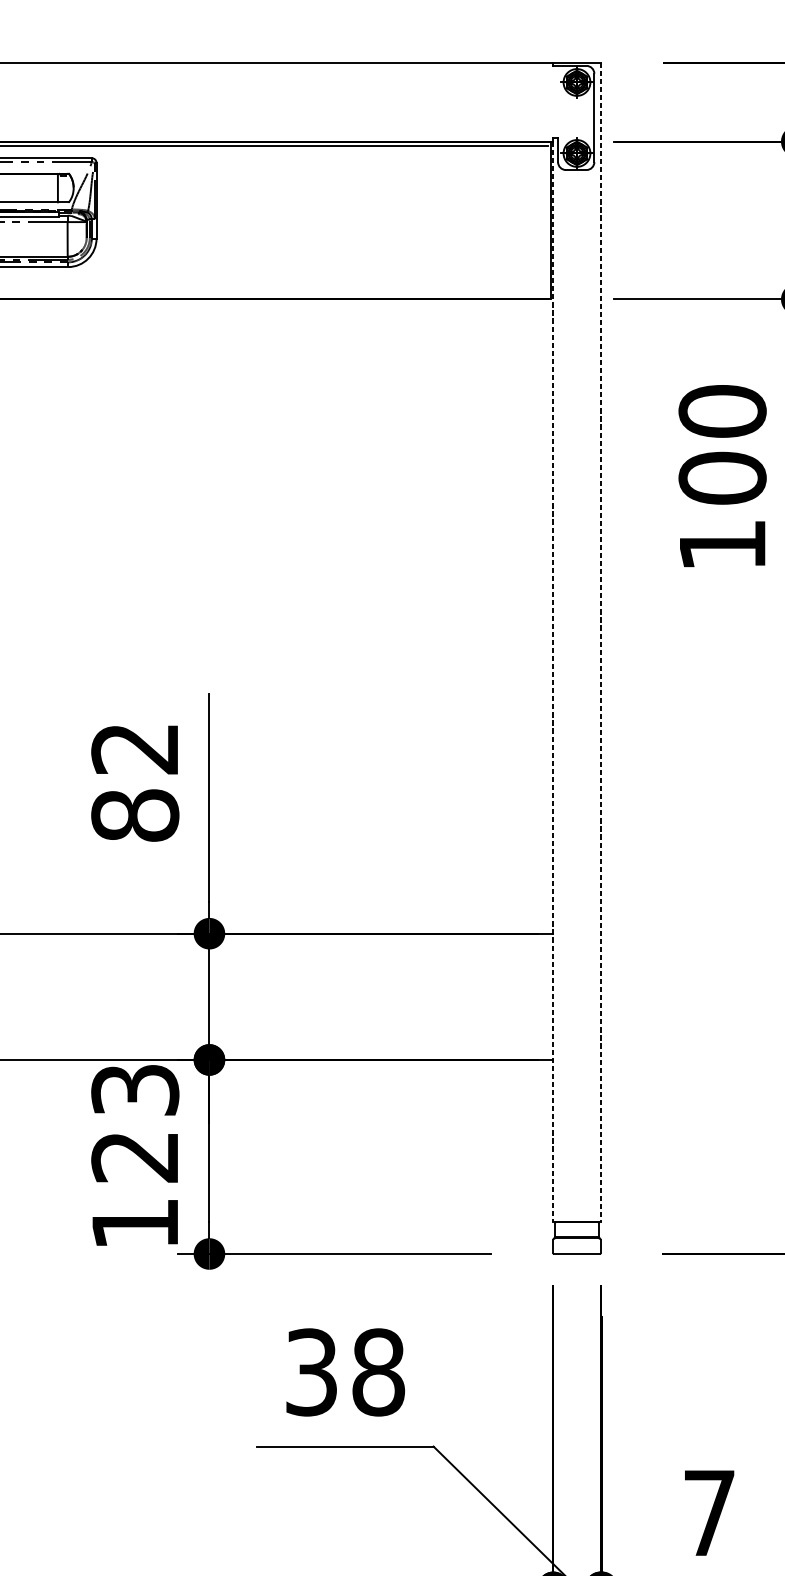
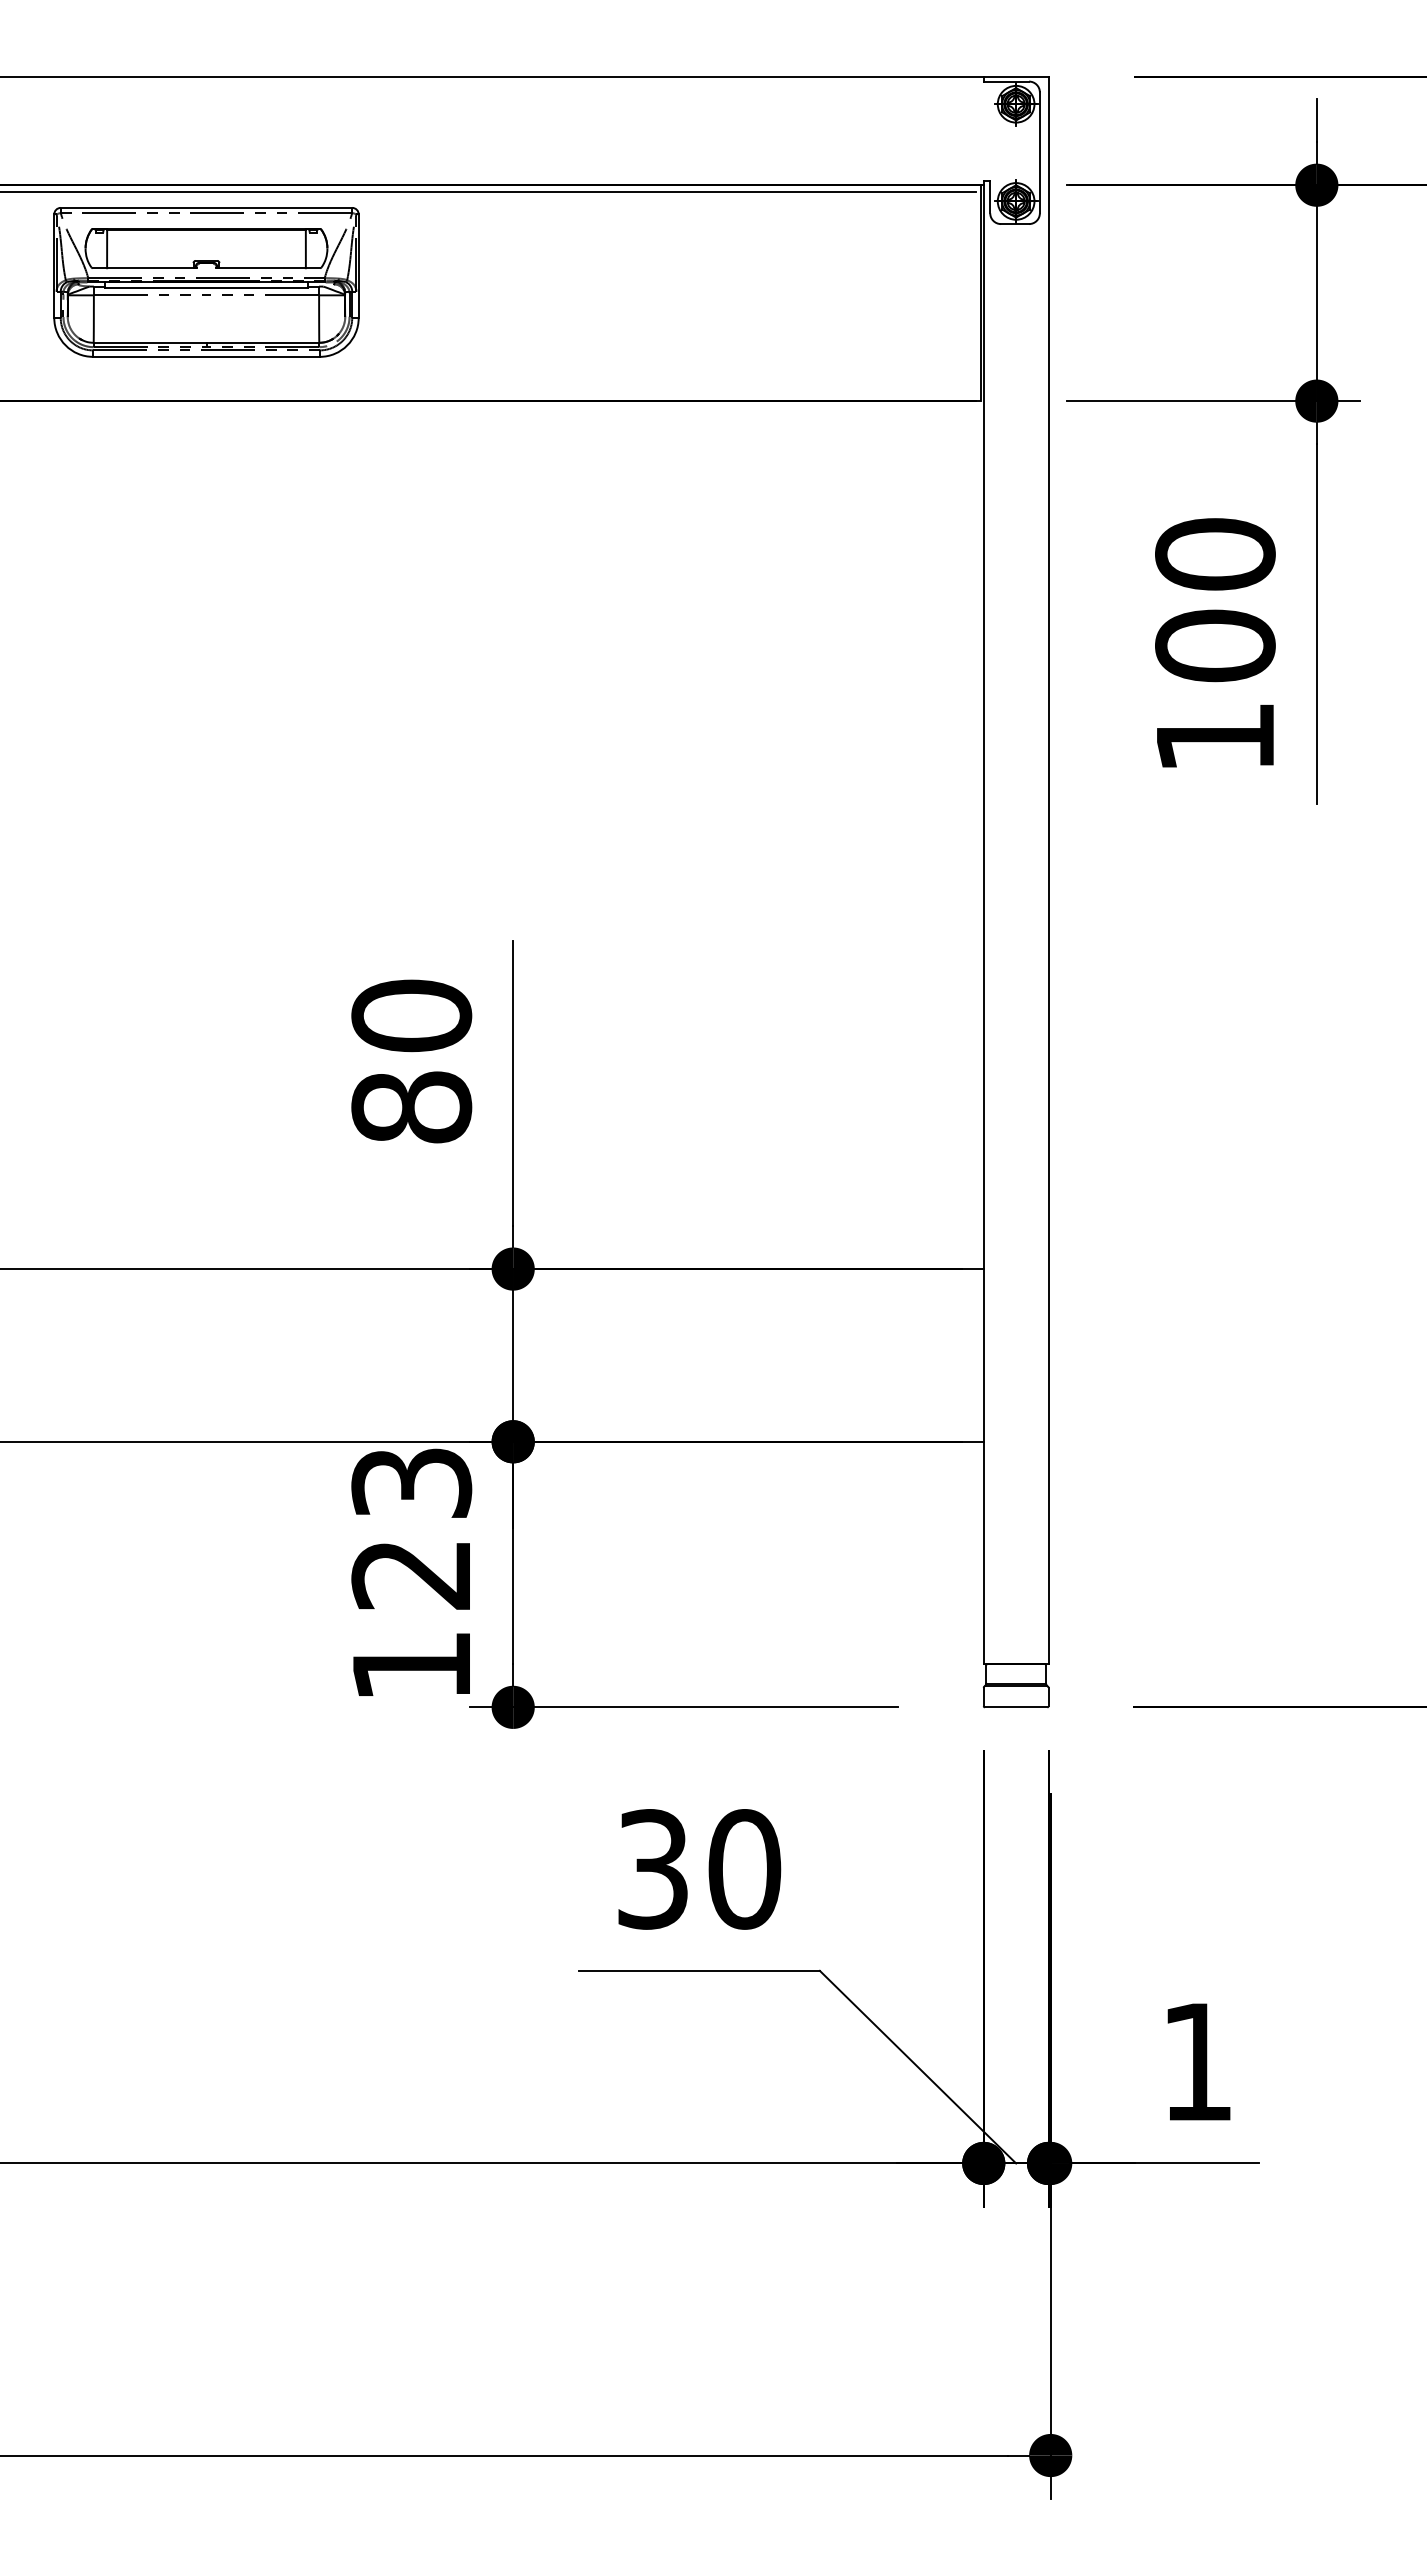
line: (600, 643) -> (1048, 871), dashed -> solid
line: (553, 682) -> (983, 925), dashed -> solid
text: (135, 748) -> (411, 1015), 82 -> 80
text: (378, 1372) -> (744, 1869), 38 -> 30
text: (709, 1512) -> (1197, 2061), 7 -> 1

